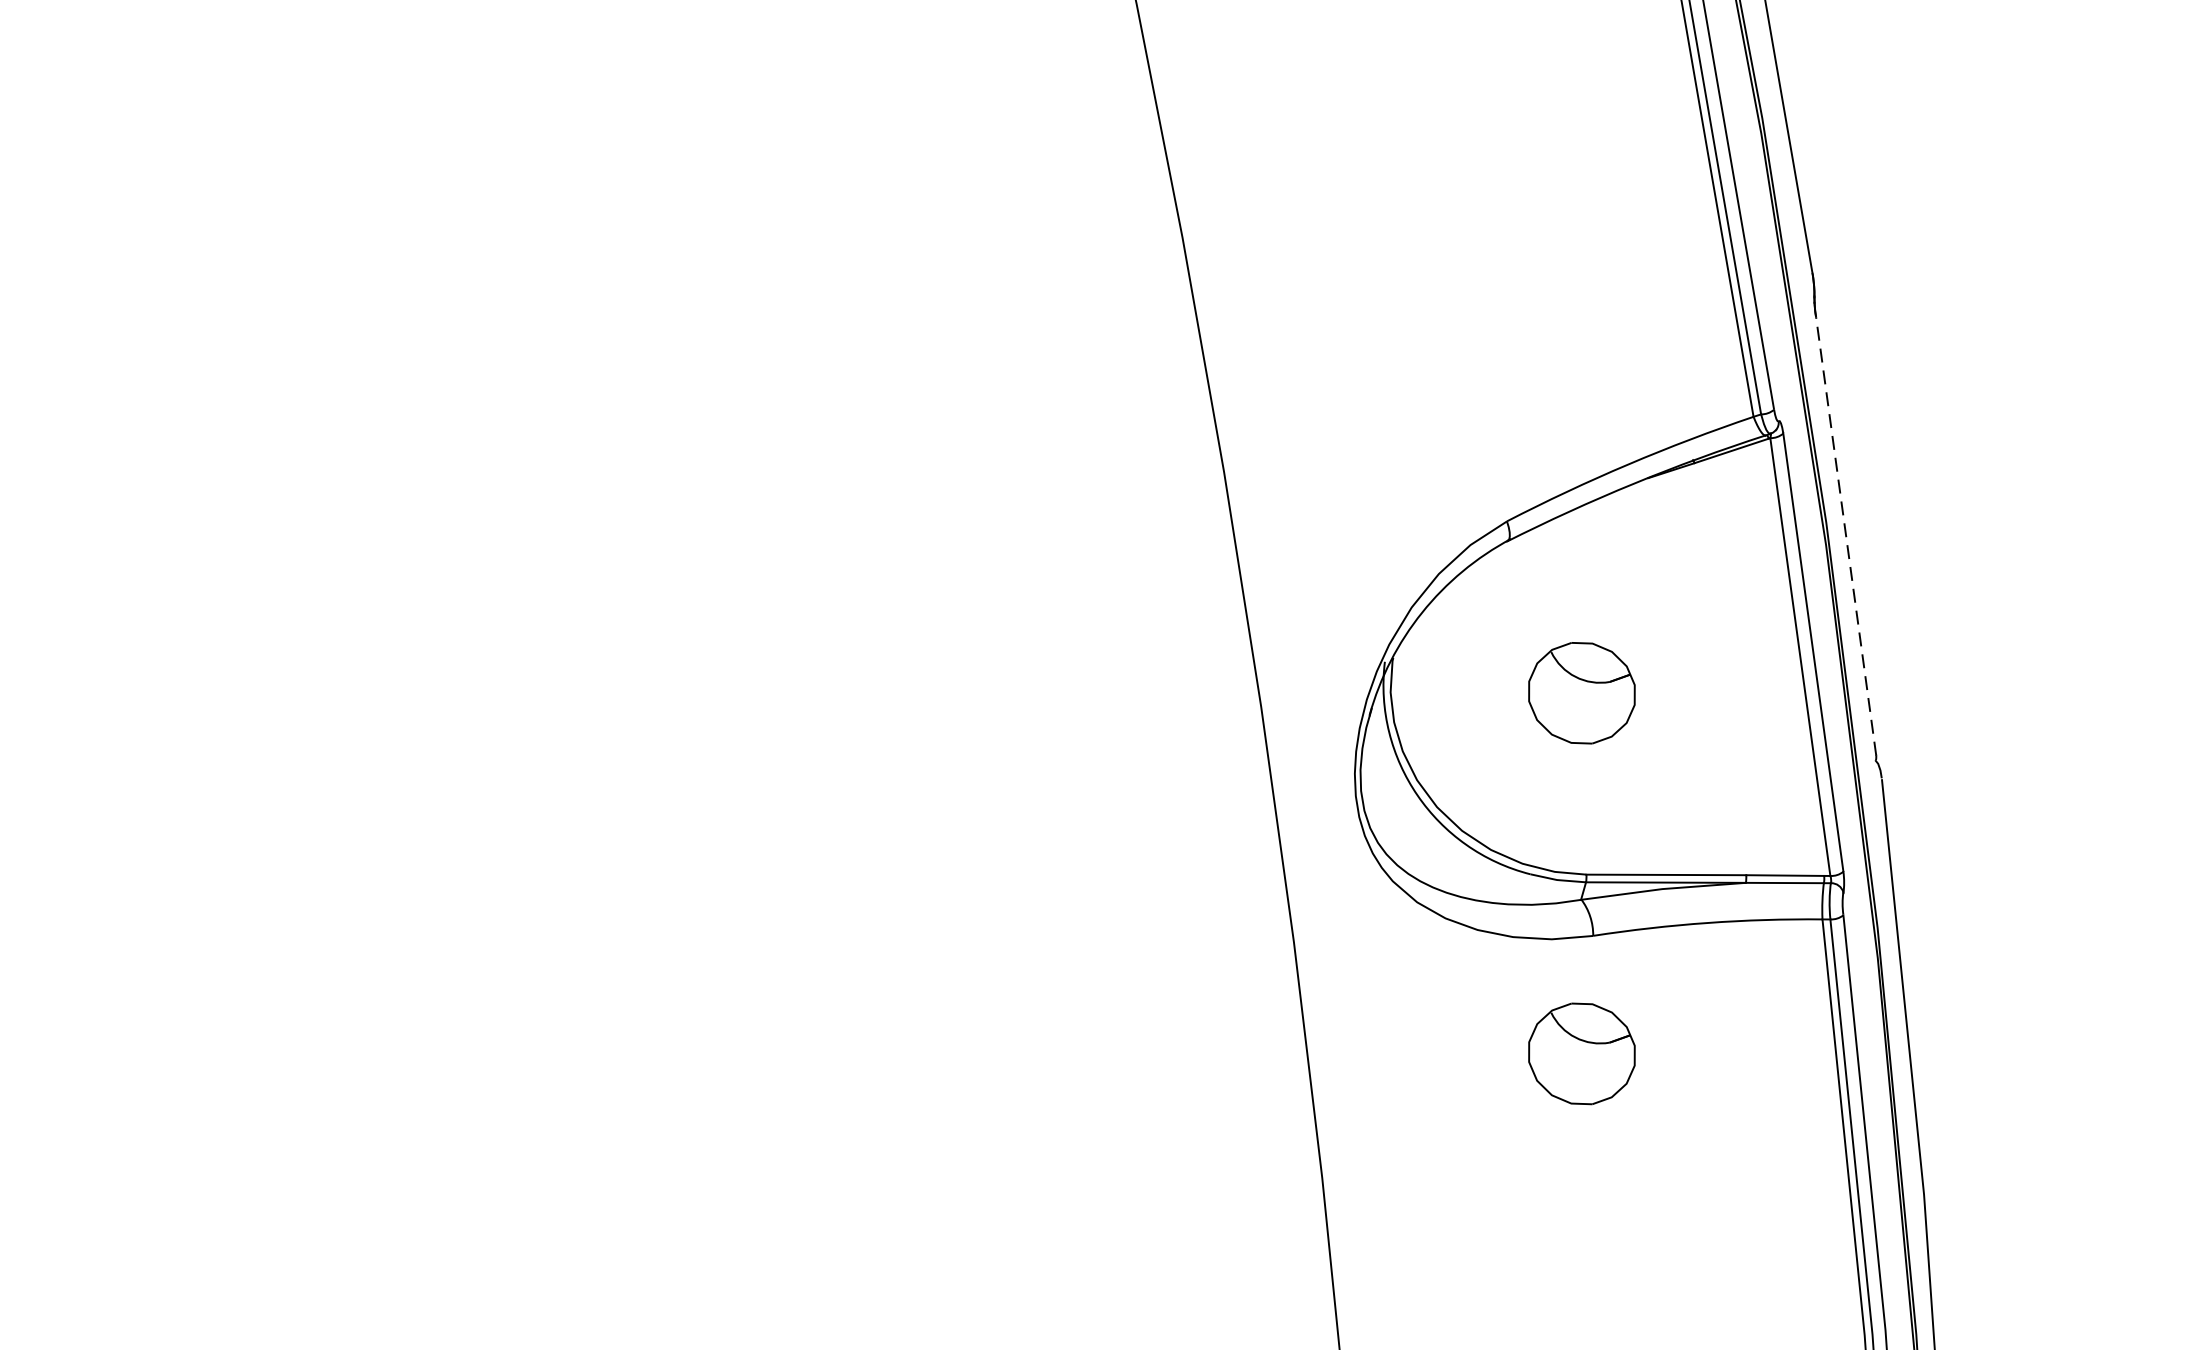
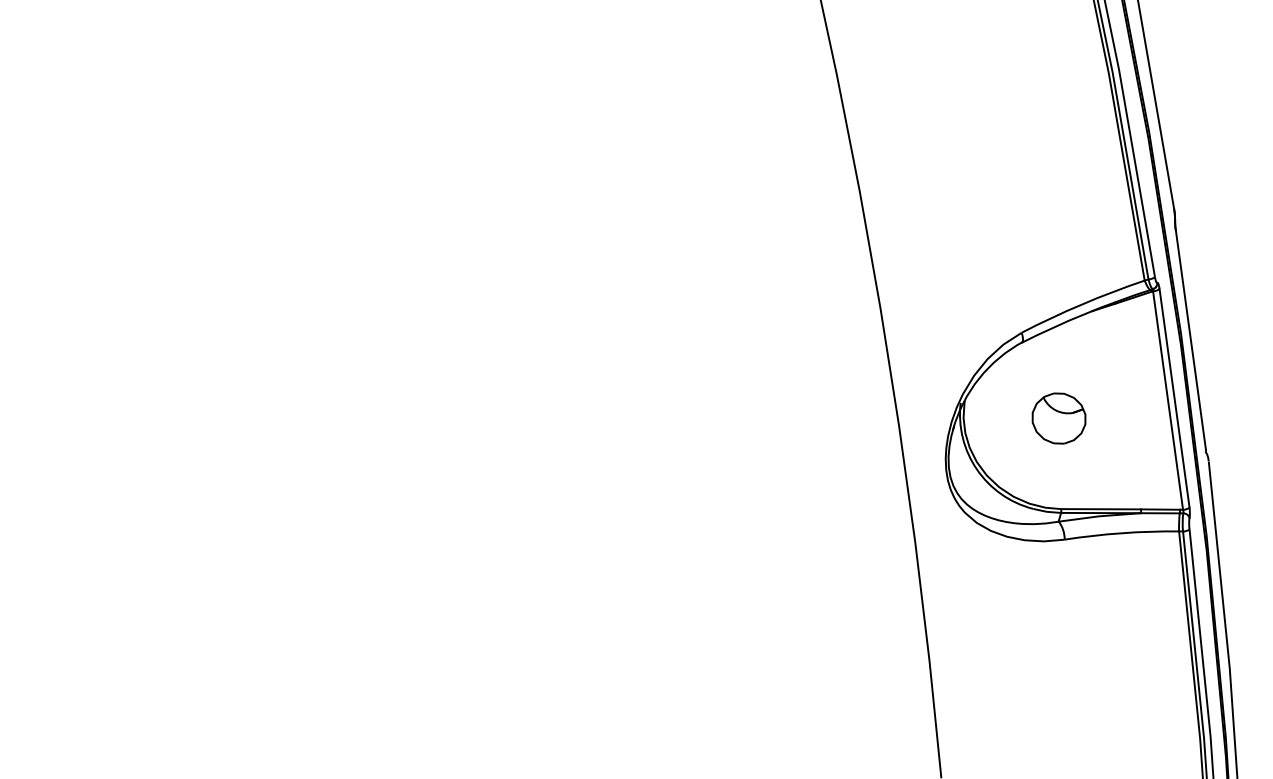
line: (1845, 534) -> (1190, 339), dashed -> solid
part: (1580, 1053) -> (1058, 598), removed

